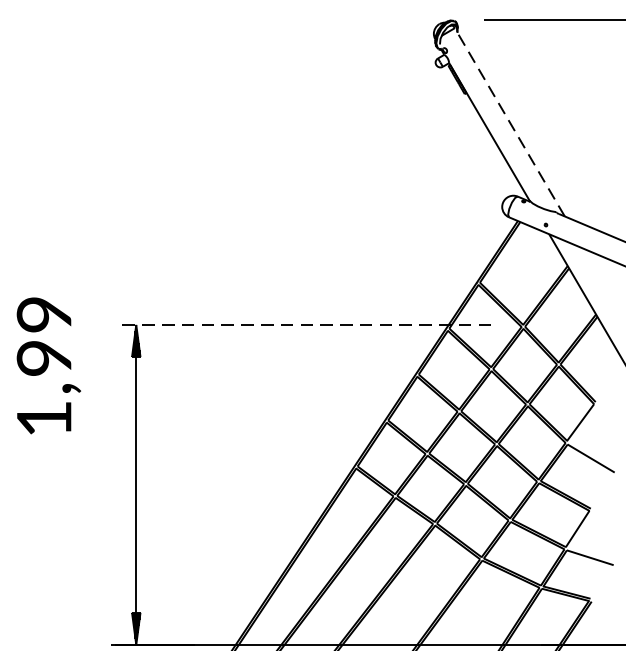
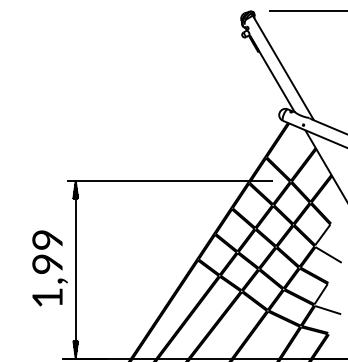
line: (509, 123) -> (283, 68), dashed -> solid
line: (304, 324) -> (169, 180), dashed -> solid
text: (47, 365) -> (49, 268), moved

